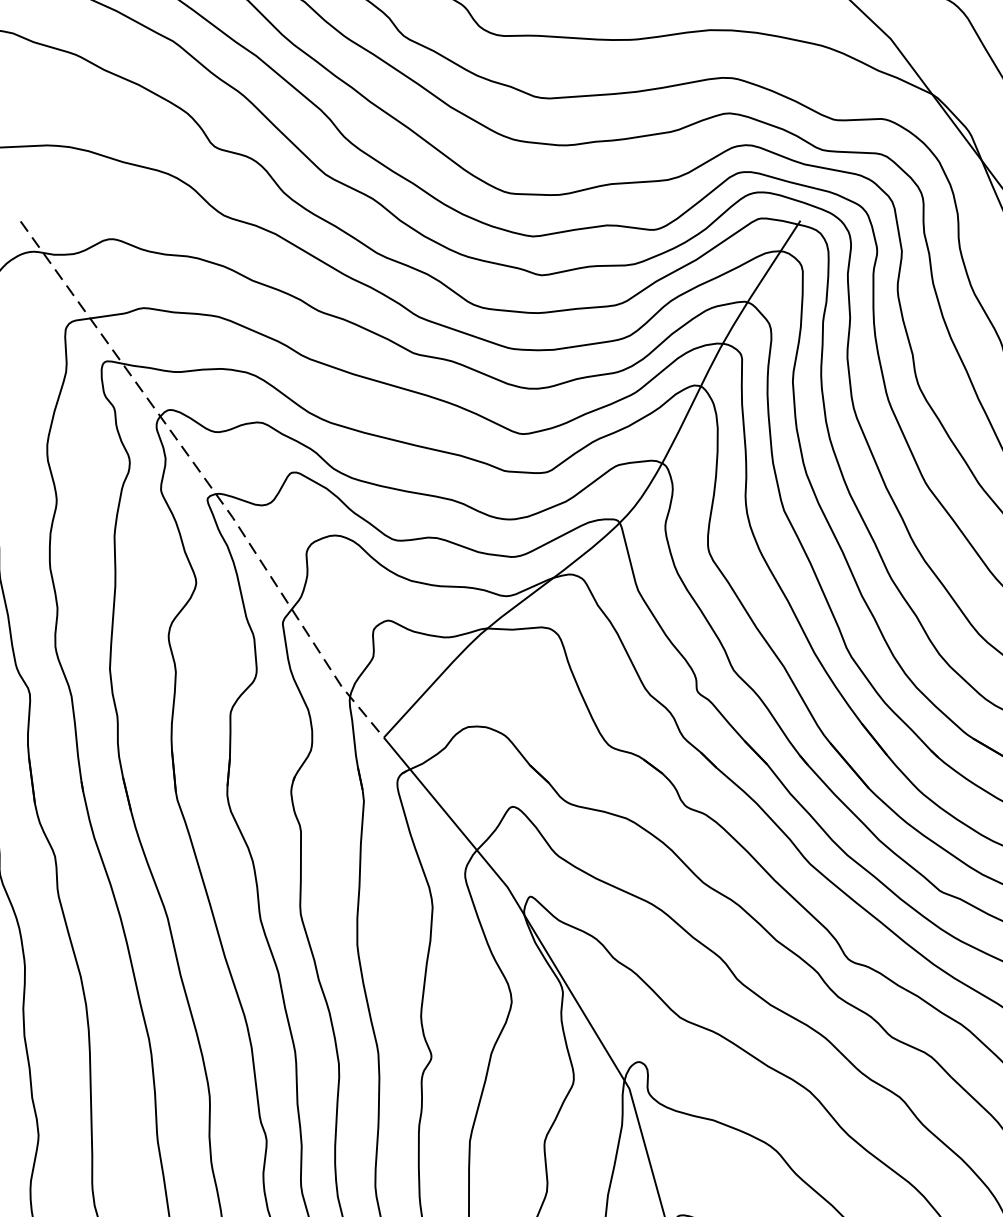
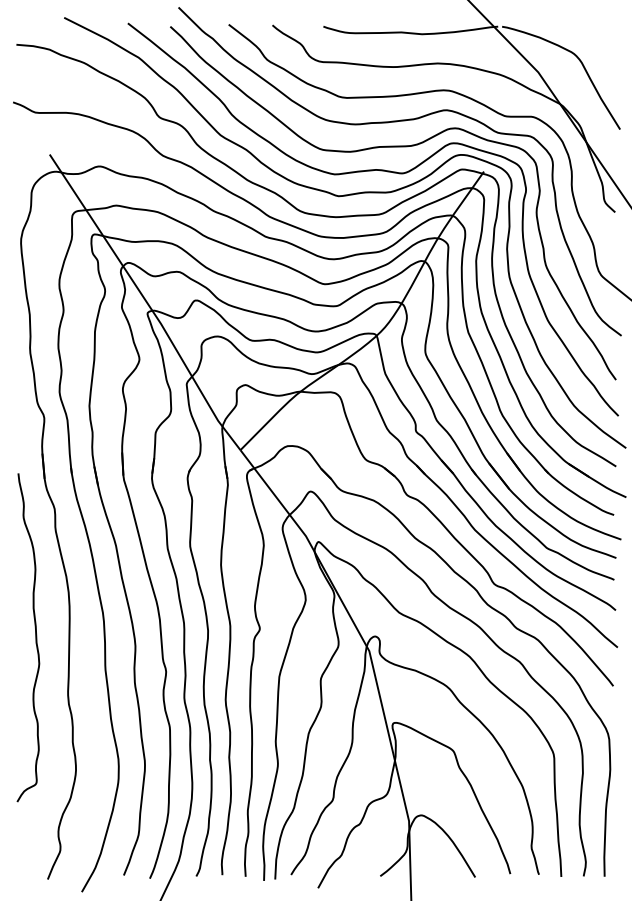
line: (206, 481) -> (147, 303), dashed -> solid

